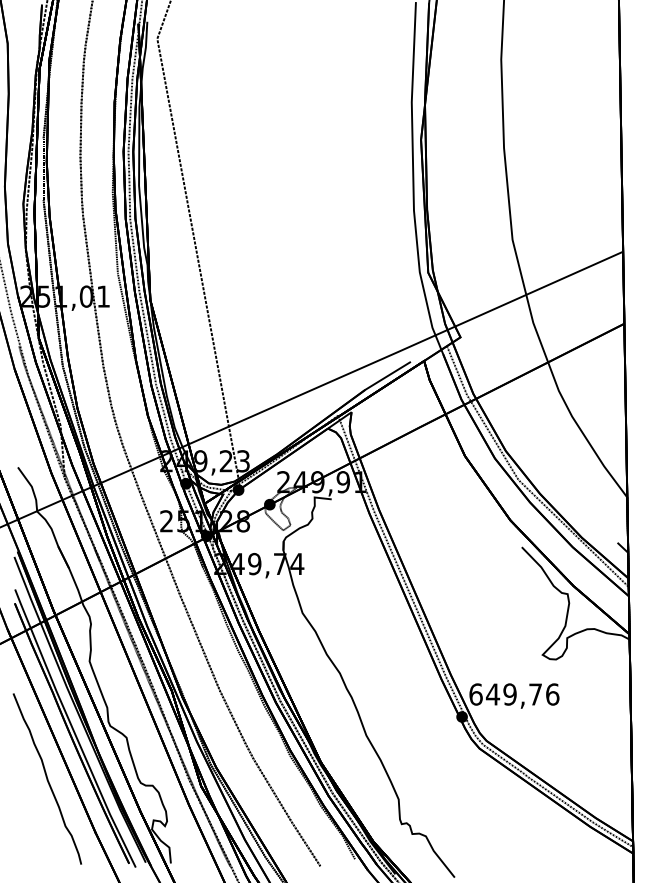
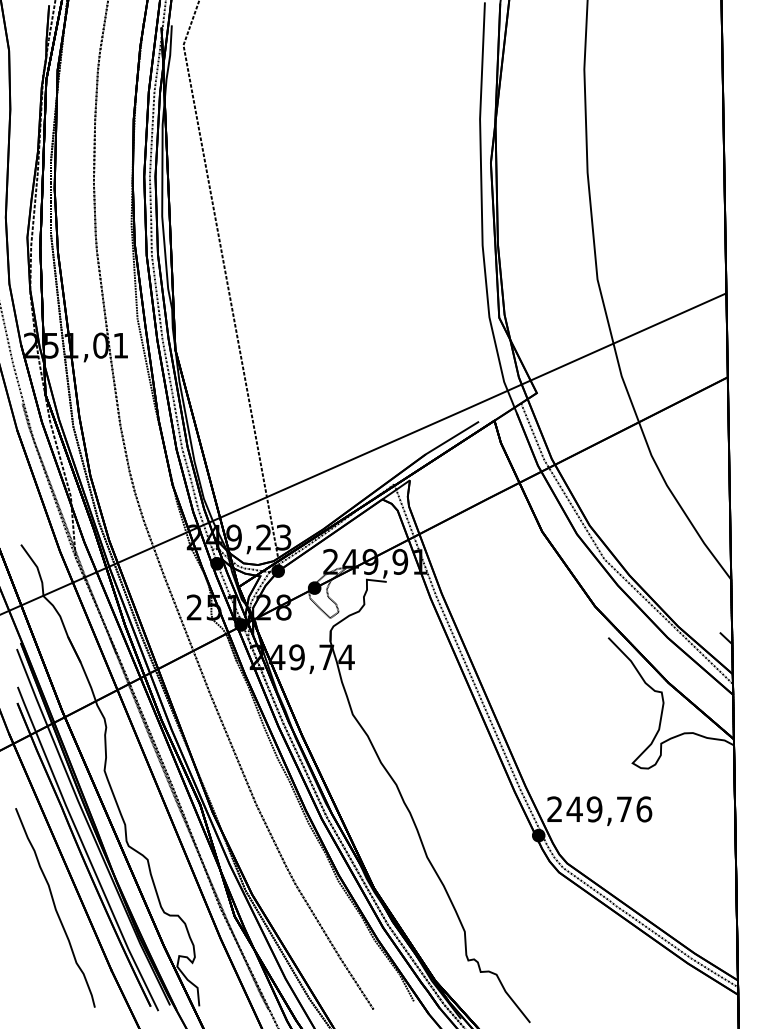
text: (475, 694) -> (554, 809), 649,76 -> 249,76

